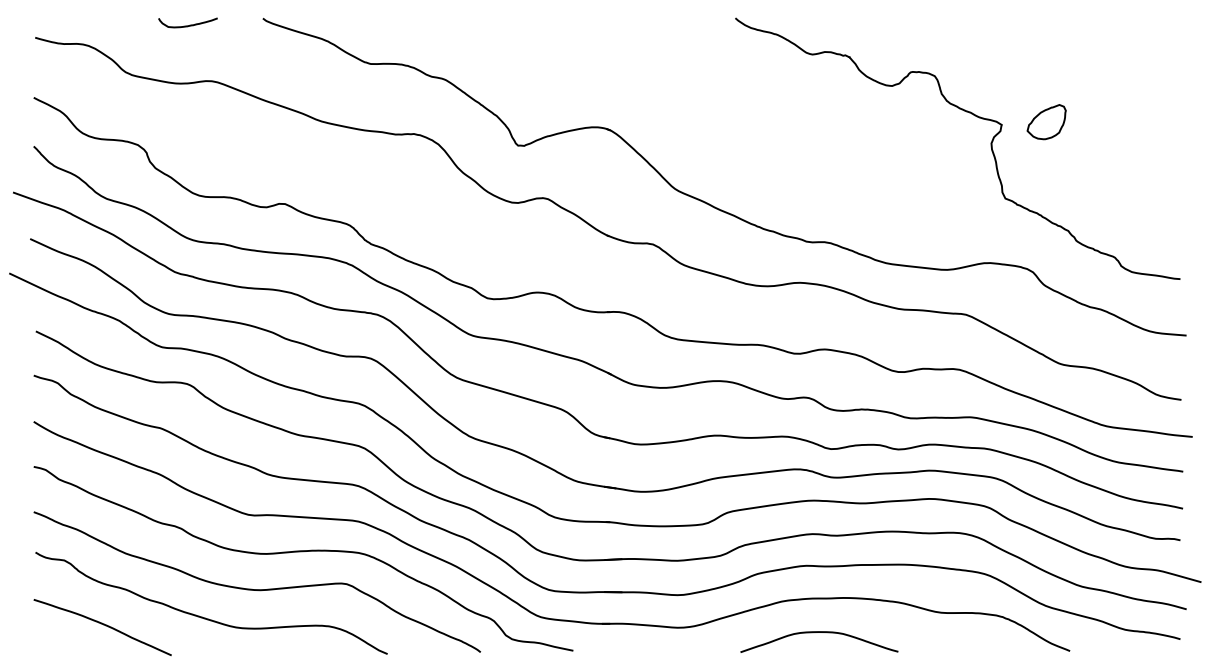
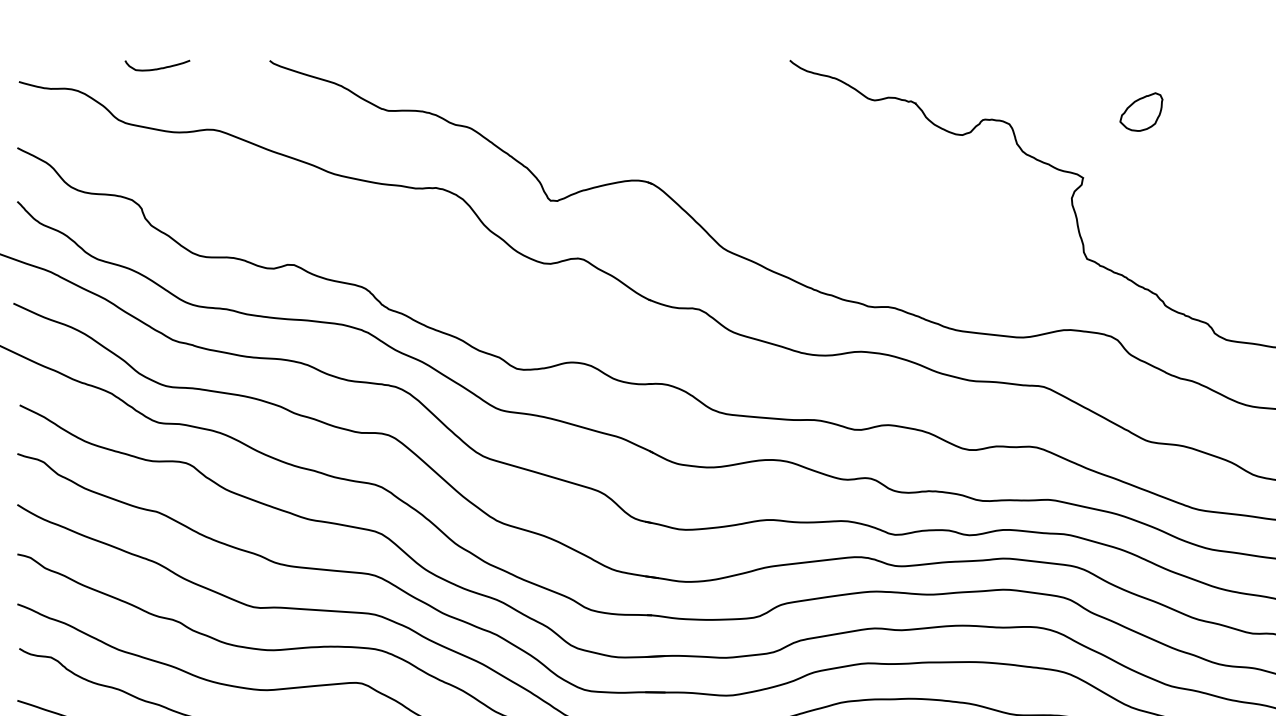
curve: (187, 25) -> (156, 68), moved
part: (1046, 122) -> (1141, 112), moved

